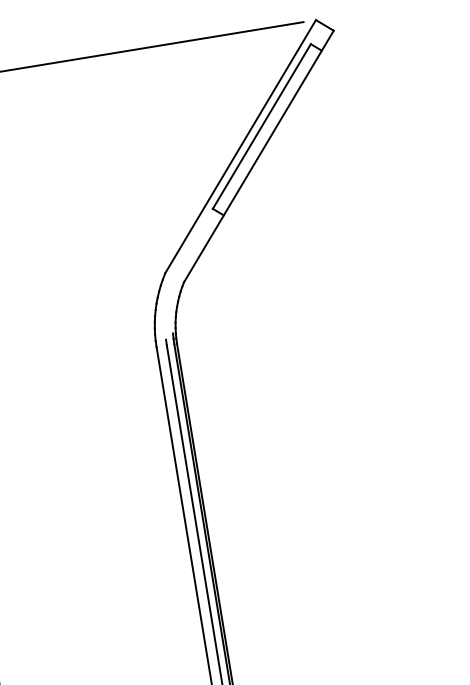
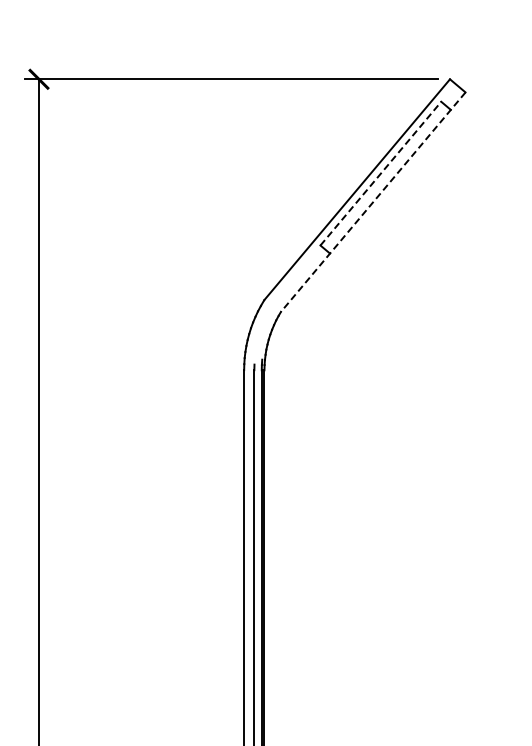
line: (261, 126) -> (380, 173), solid -> dashed
line: (258, 156) -> (372, 202), solid -> dashed

